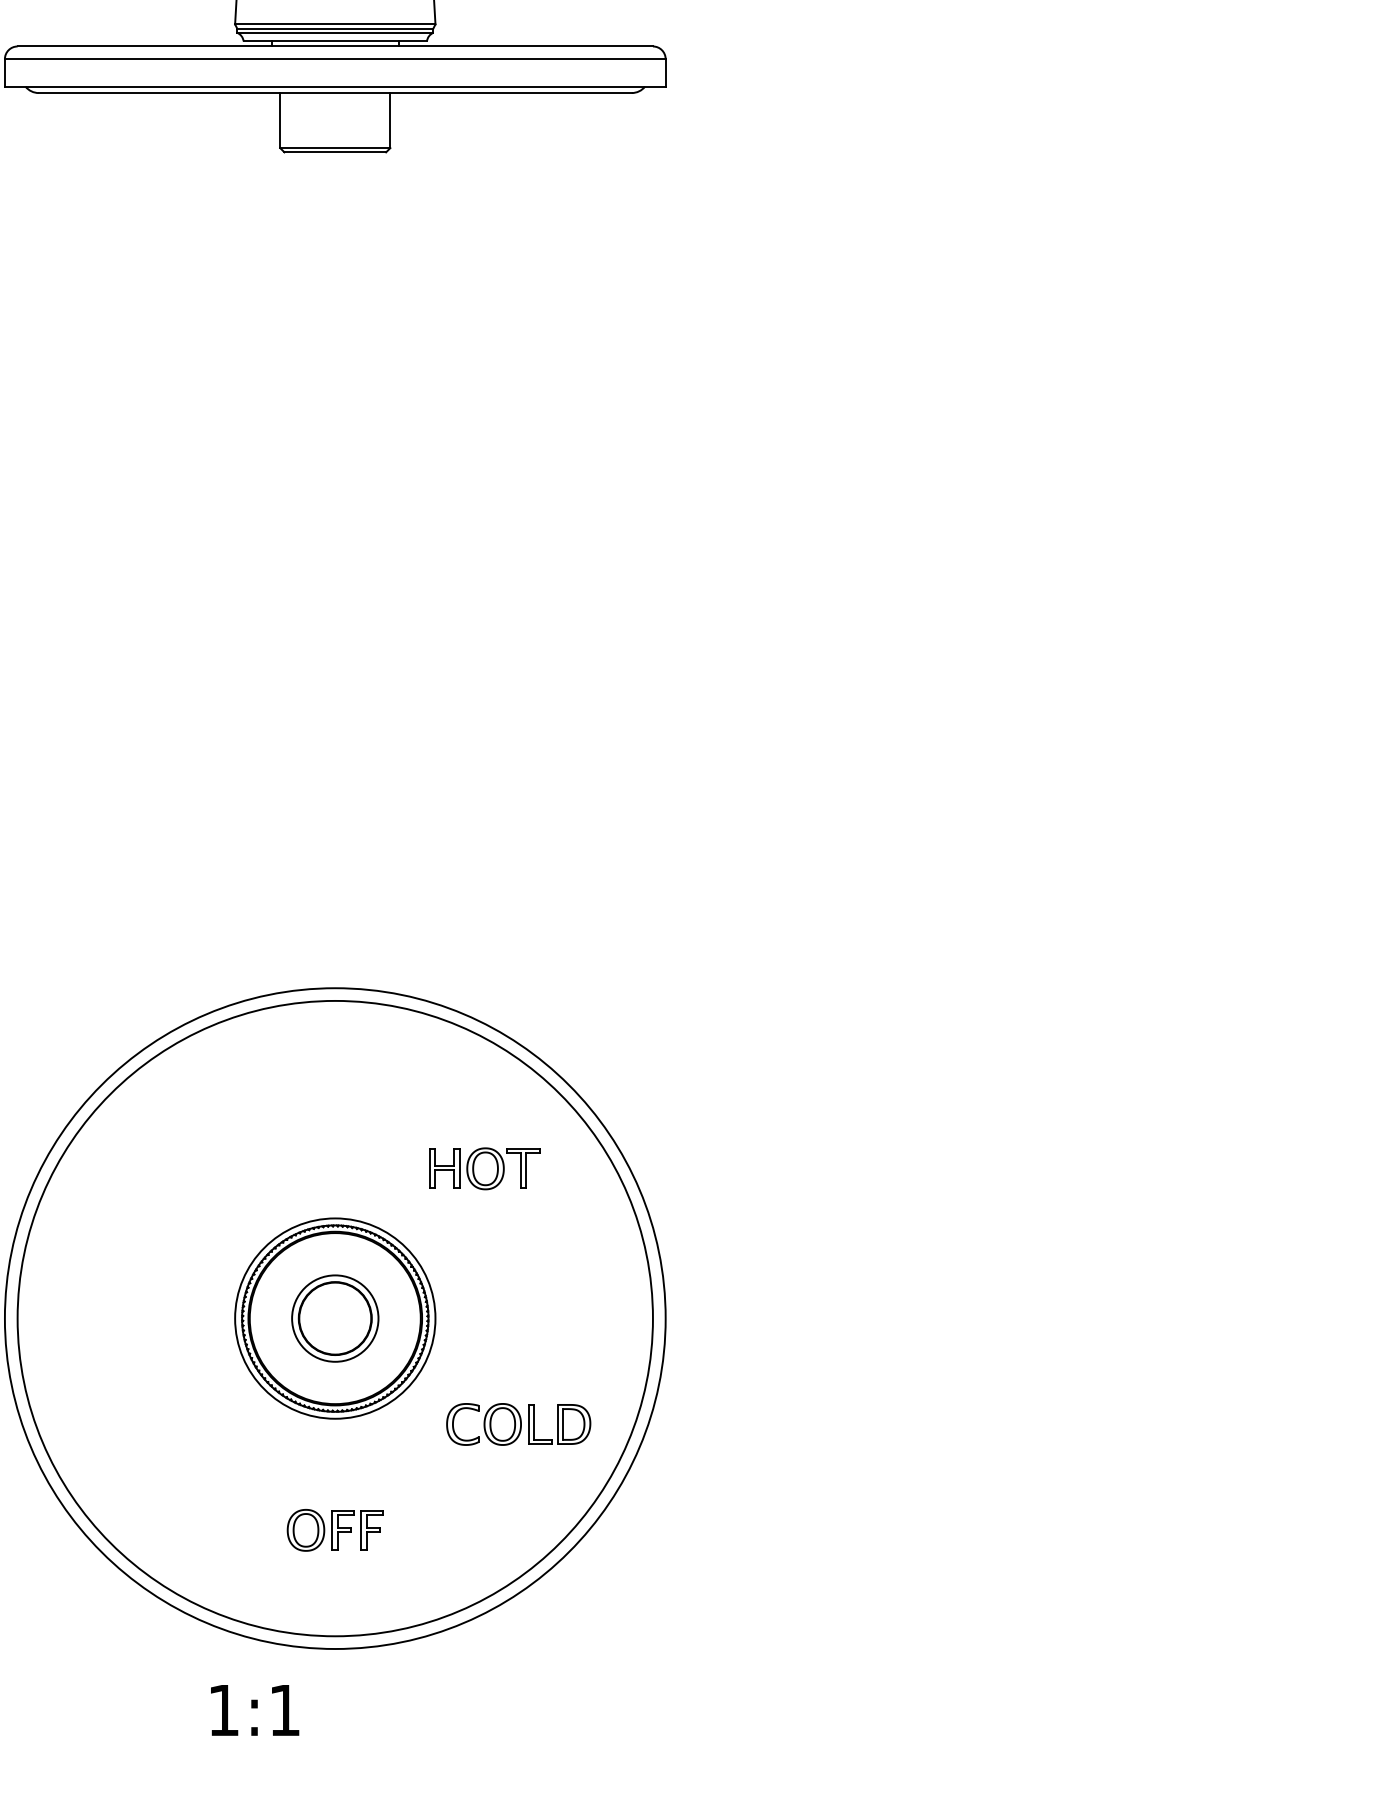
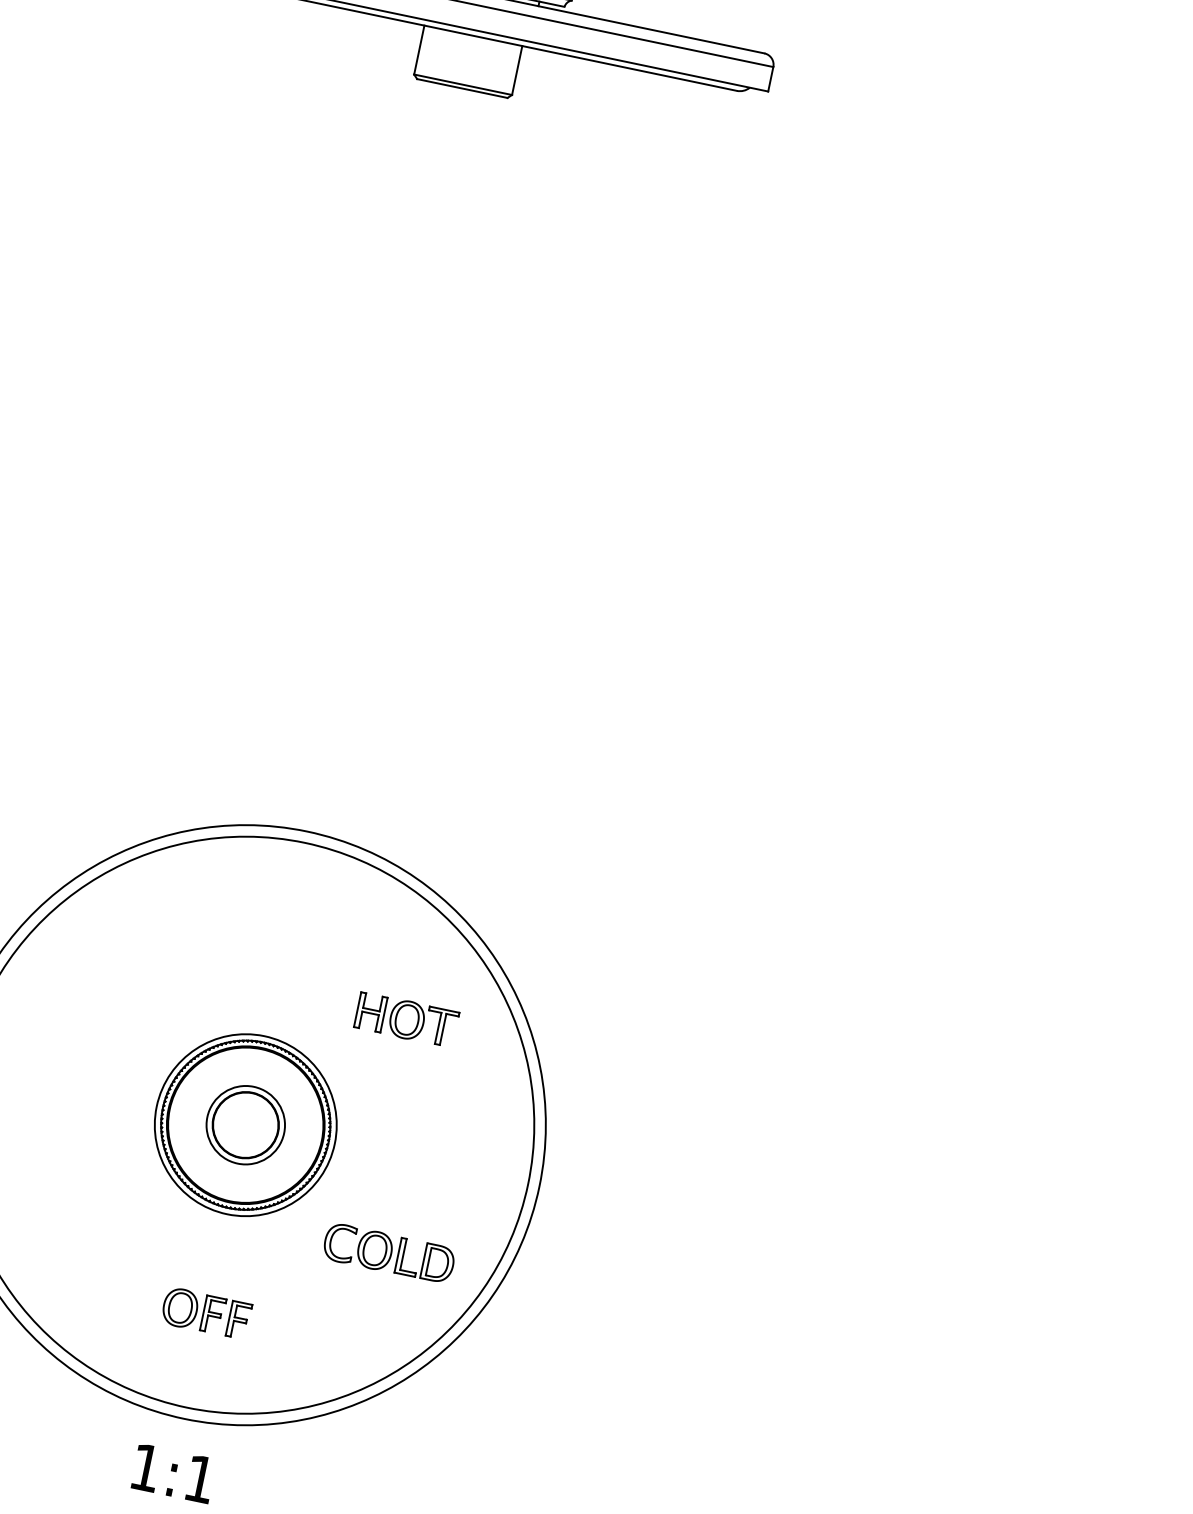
text: (255, 1710) -> (174, 1473), moved

